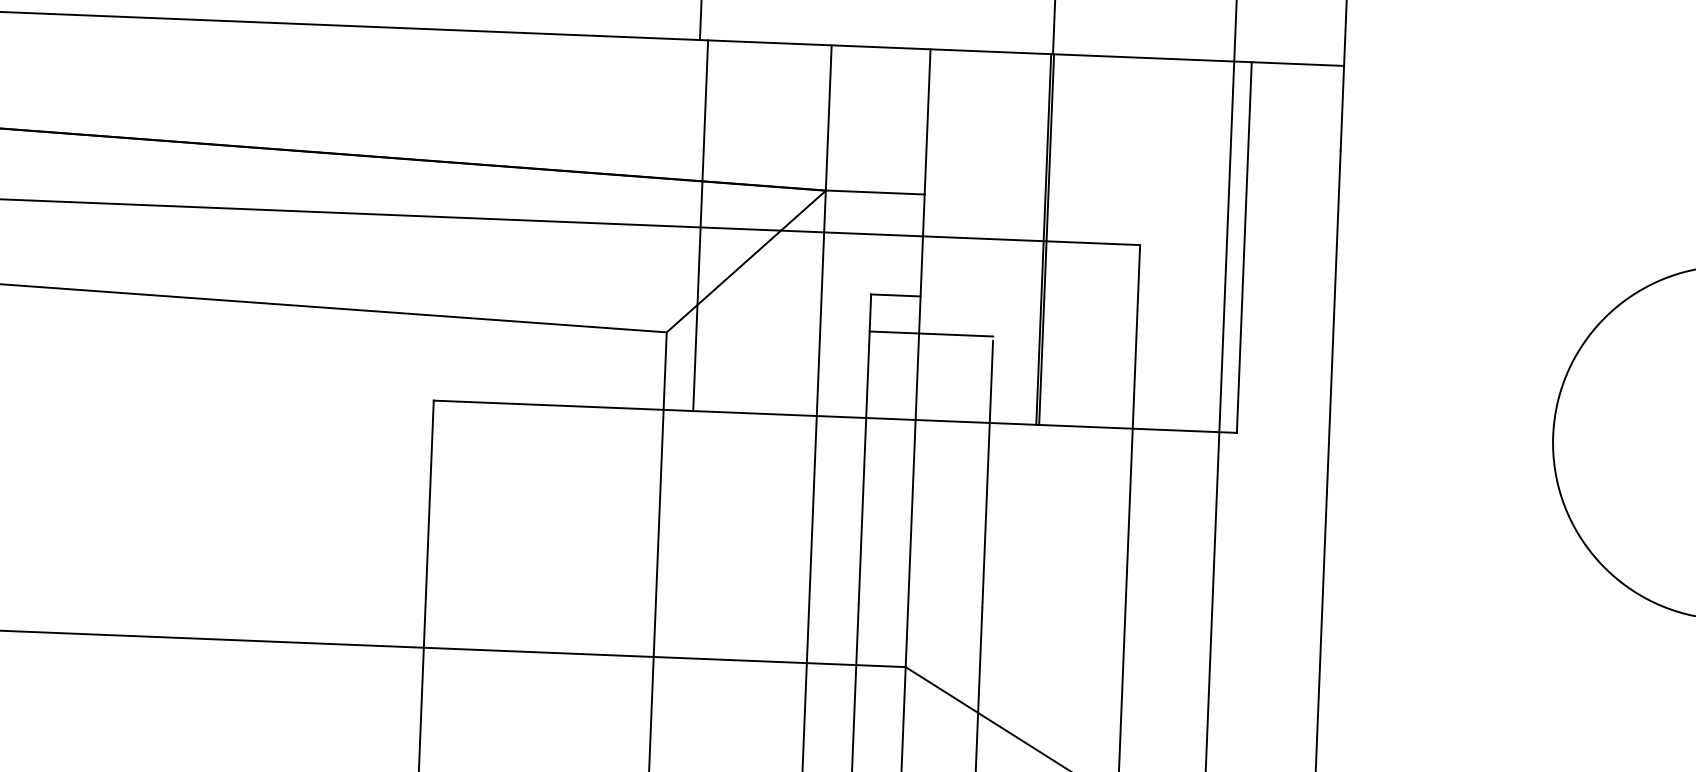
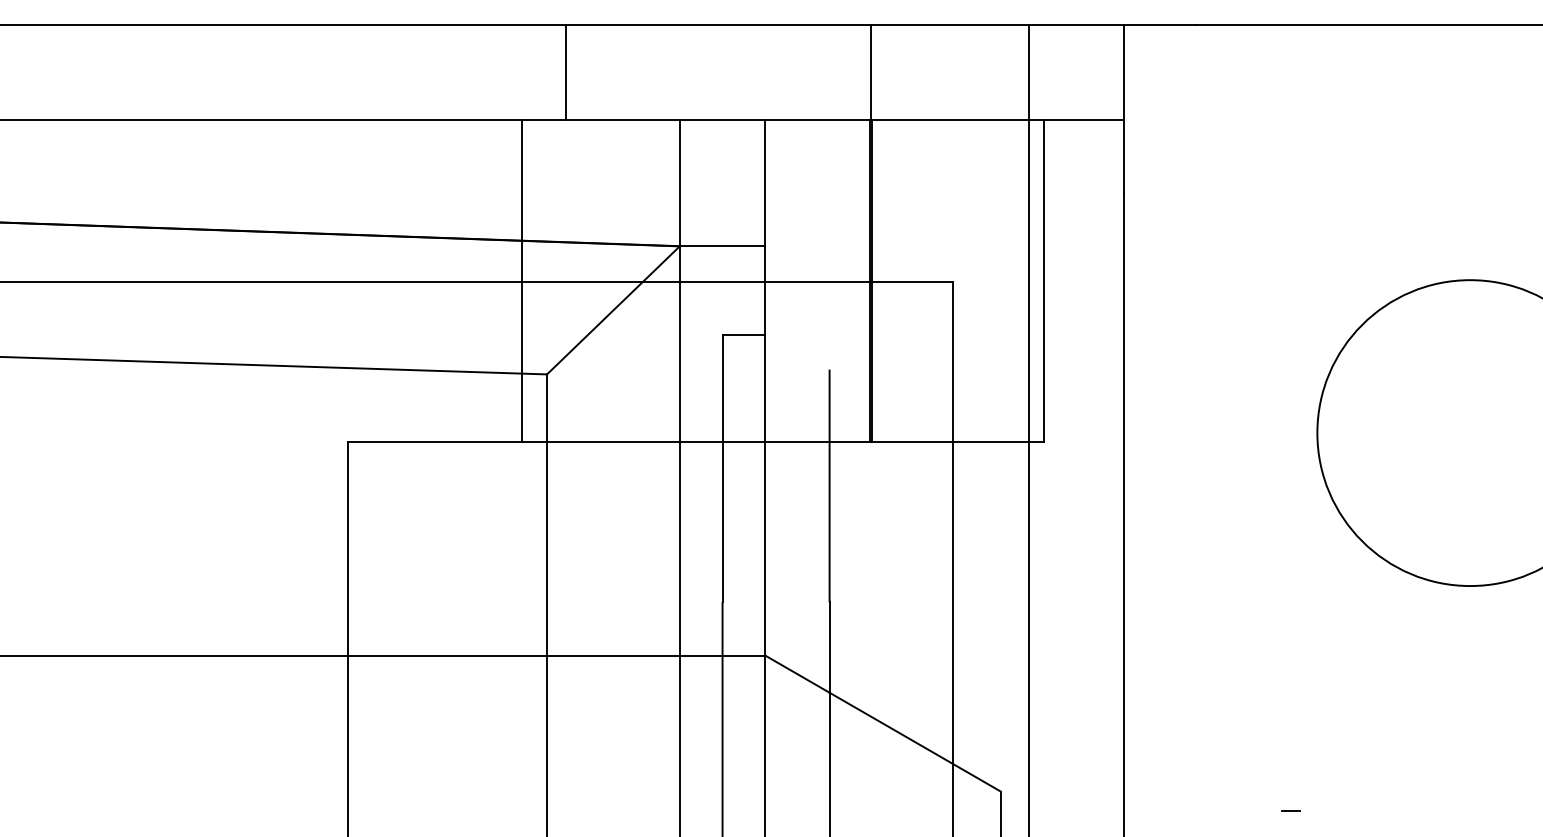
line: (700, 225) -> (521, 280), moved
line: (930, 333) -> (775, 366), removed

